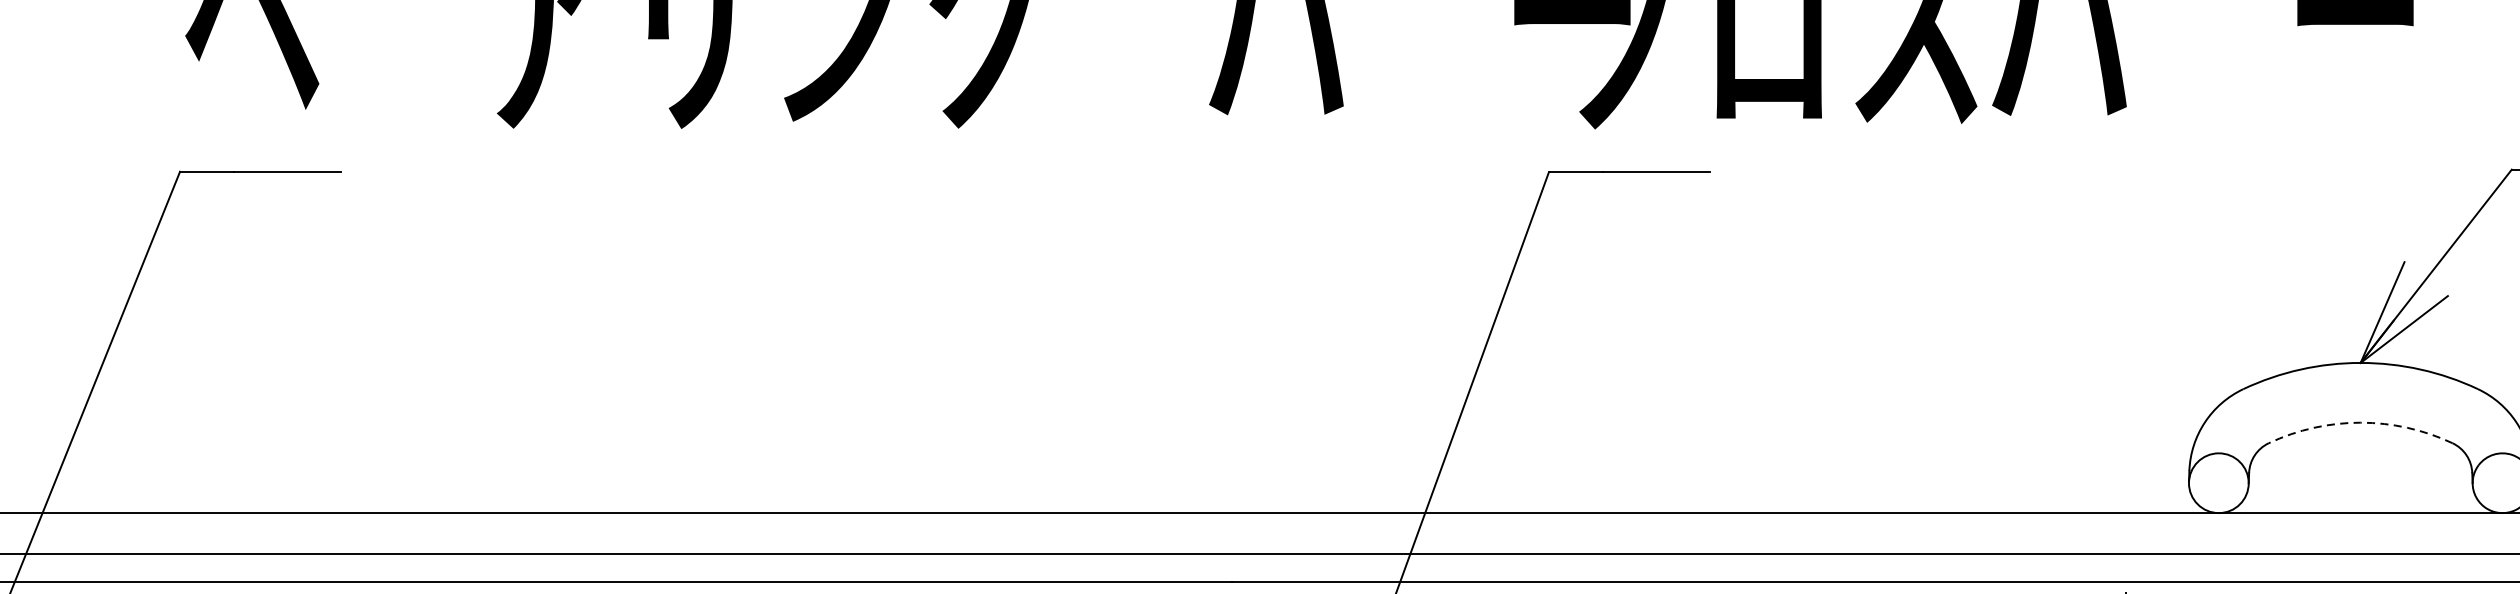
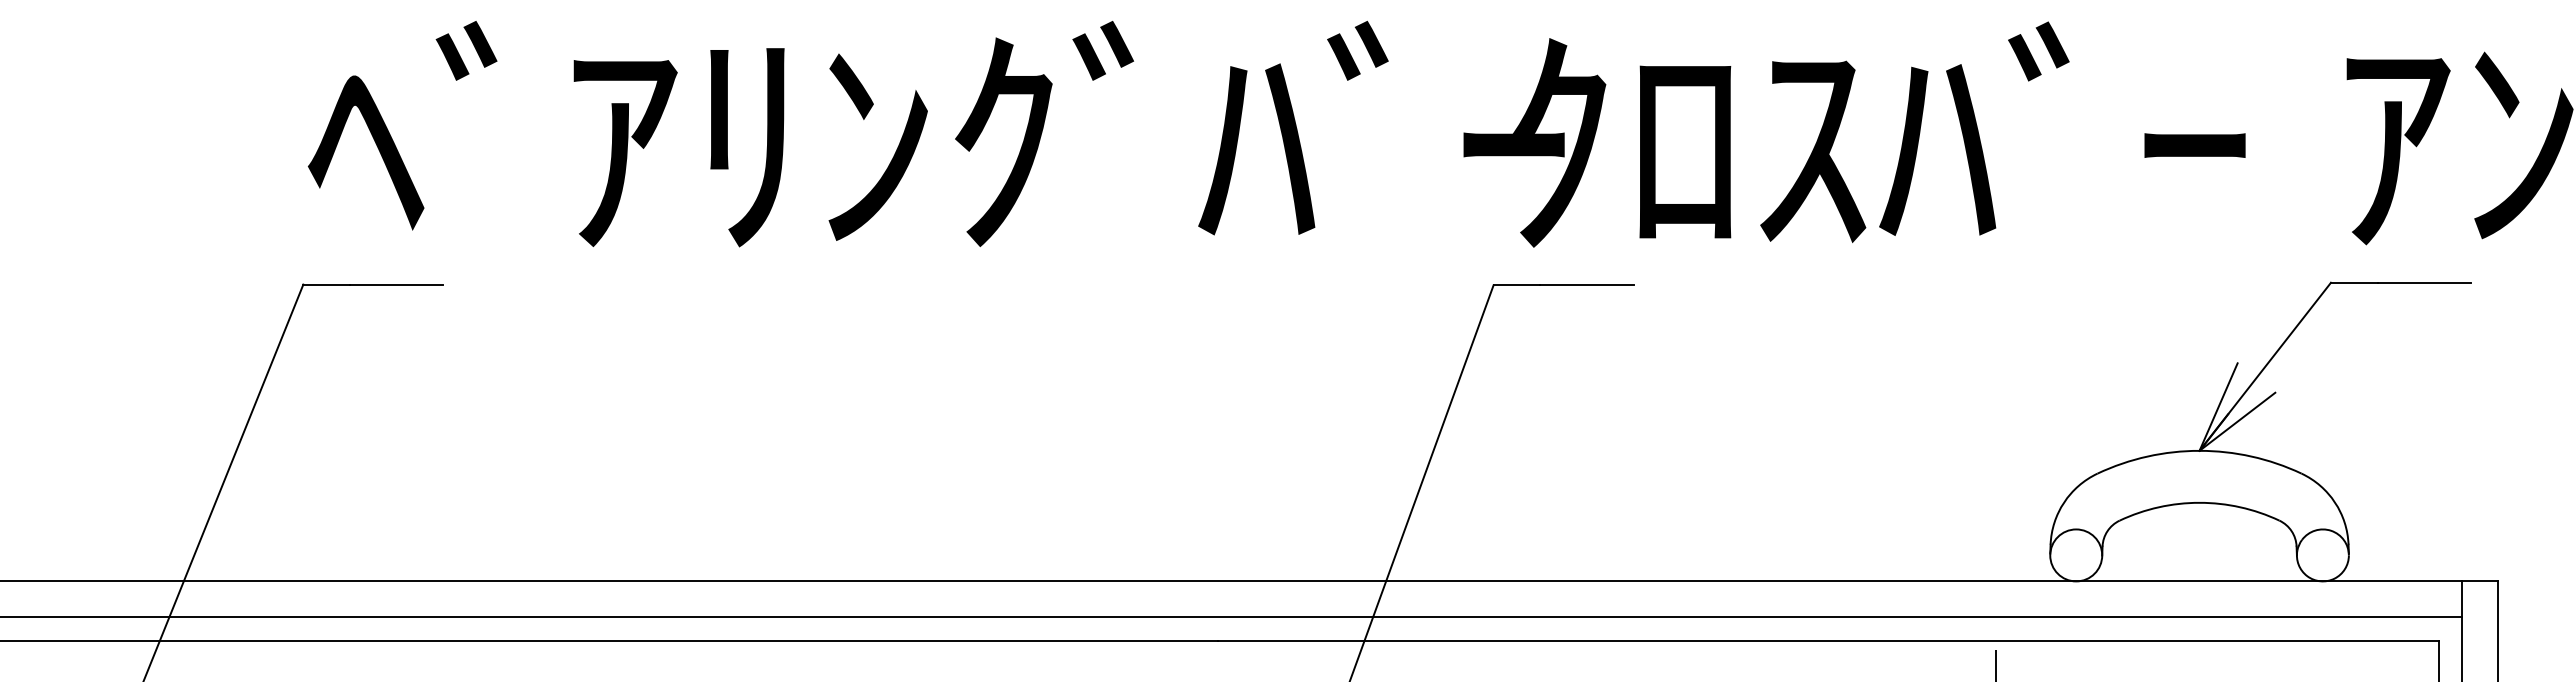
arc: (2360, 422) -> (2199, 502), dashed -> solid

